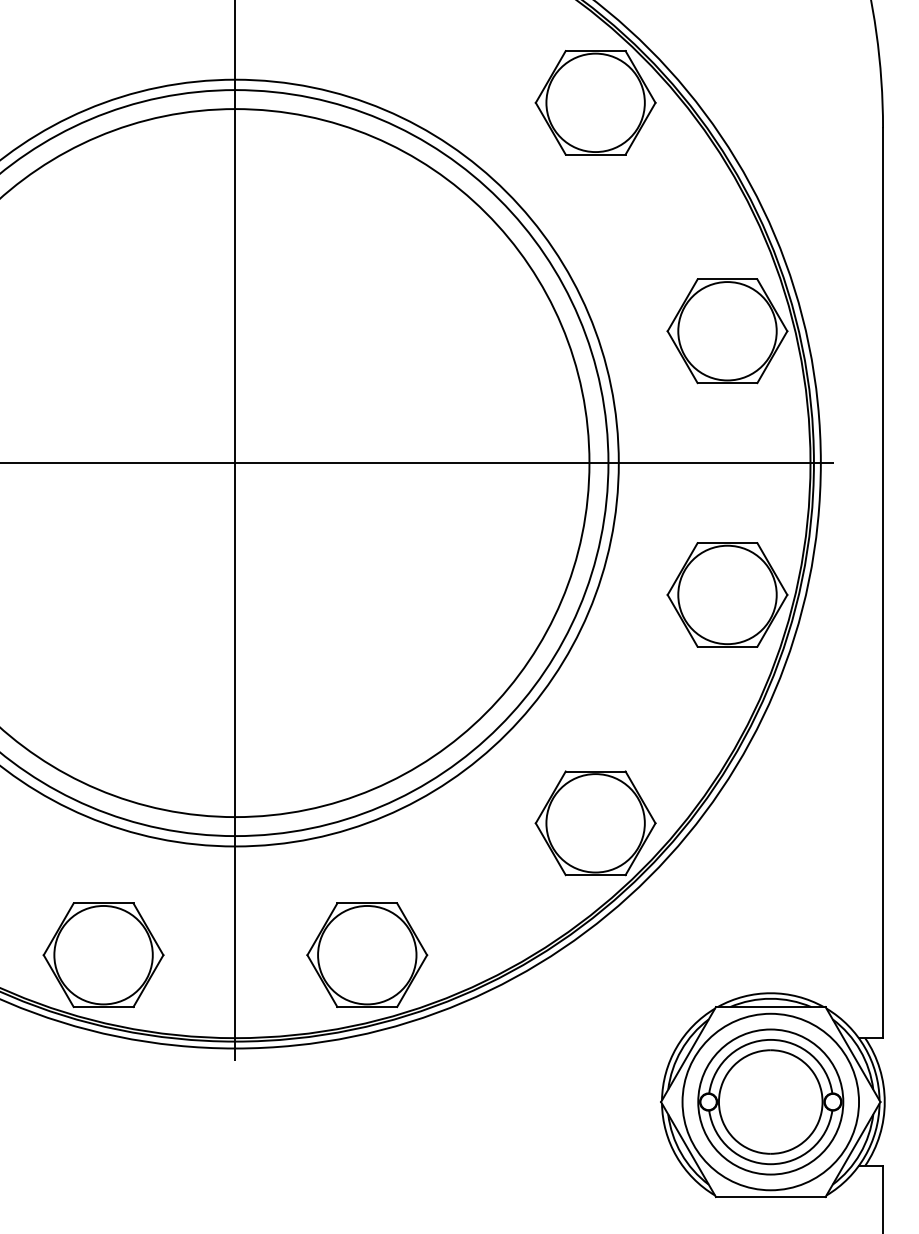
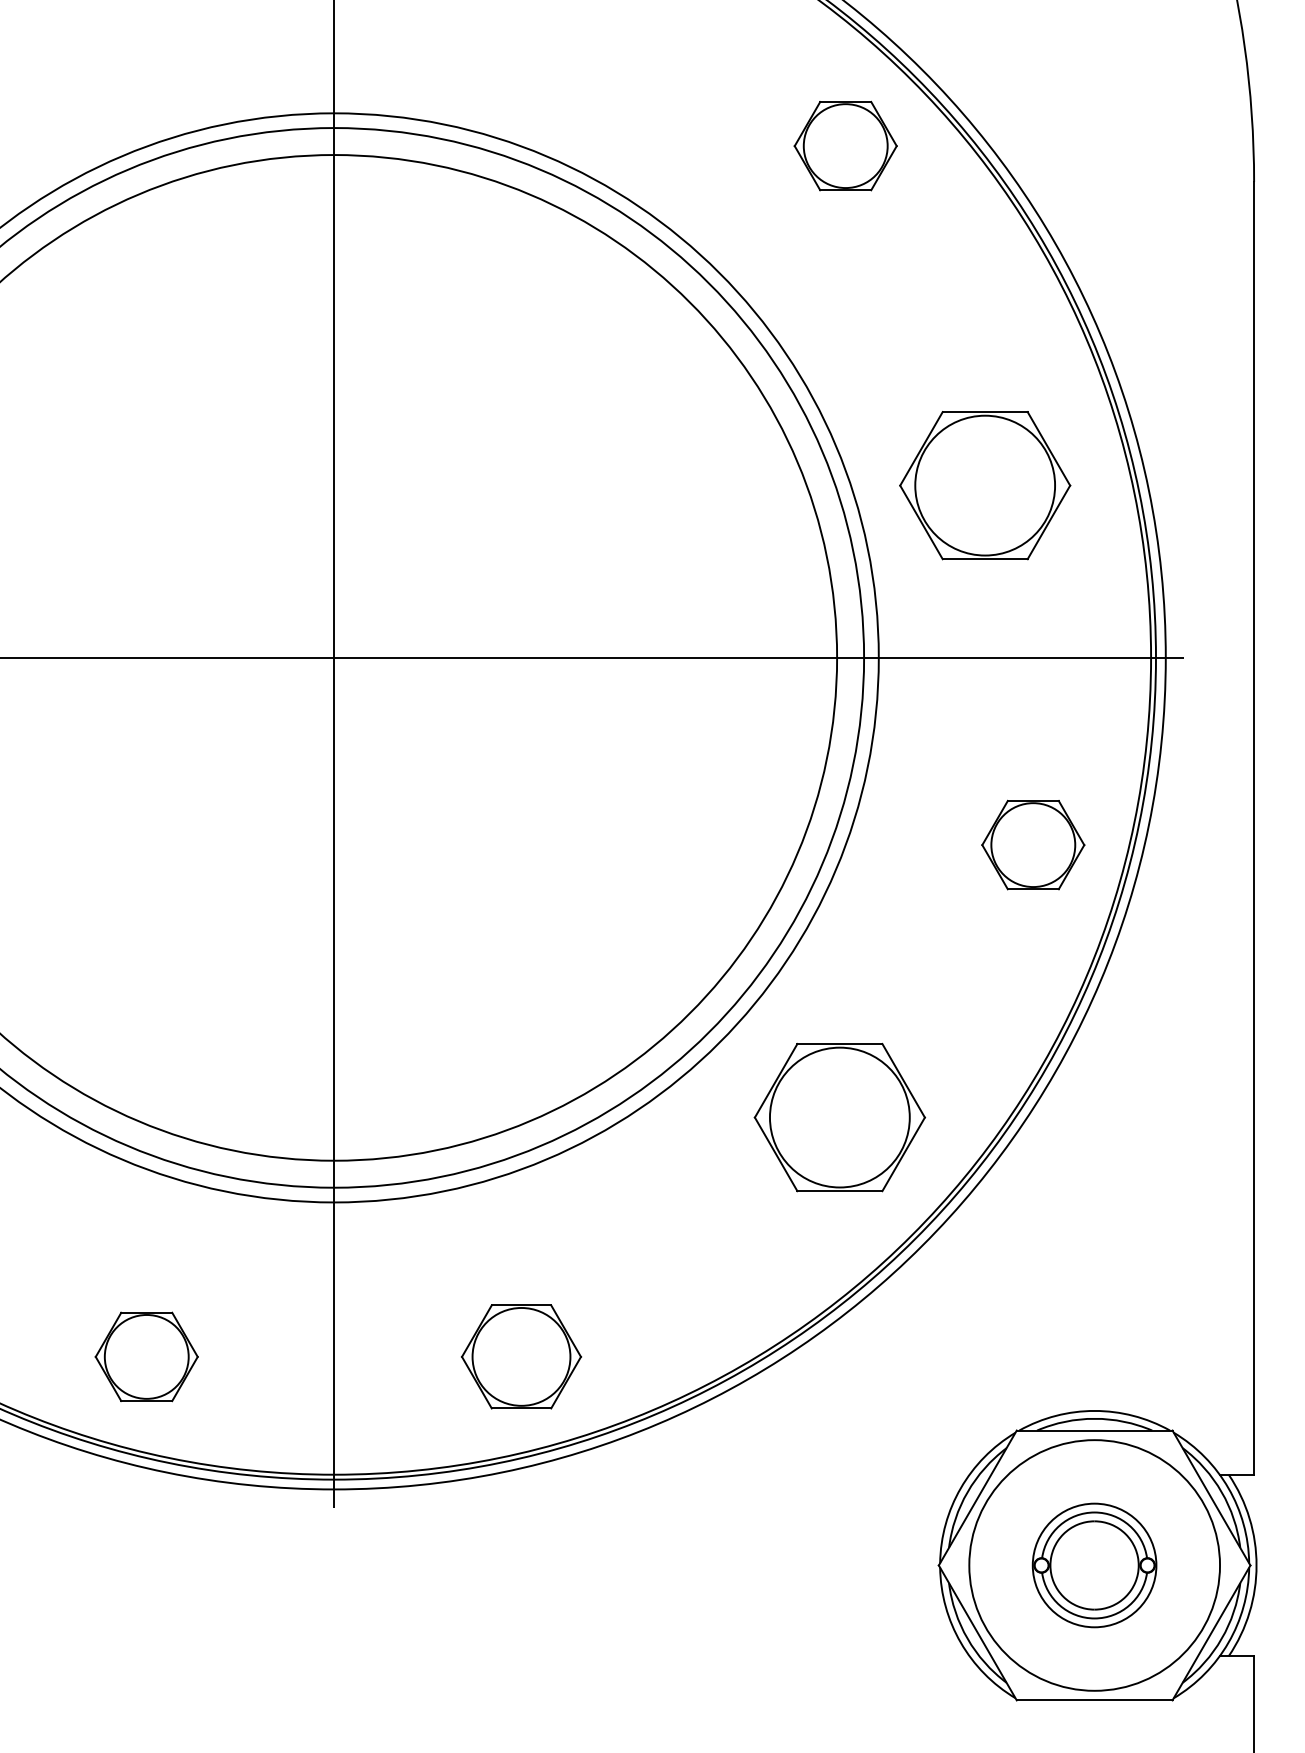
part: (595, 102) -> (845, 145), size x0.6
part: (727, 331) -> (985, 485), moved
part: (727, 594) -> (1033, 844), size x0.6
part: (595, 823) -> (839, 1117), moved
part: (103, 954) -> (146, 1356), size x0.6
part: (367, 954) -> (521, 1356), size x0.7
part: (770, 1102) -> (1094, 1565), size x0.6

